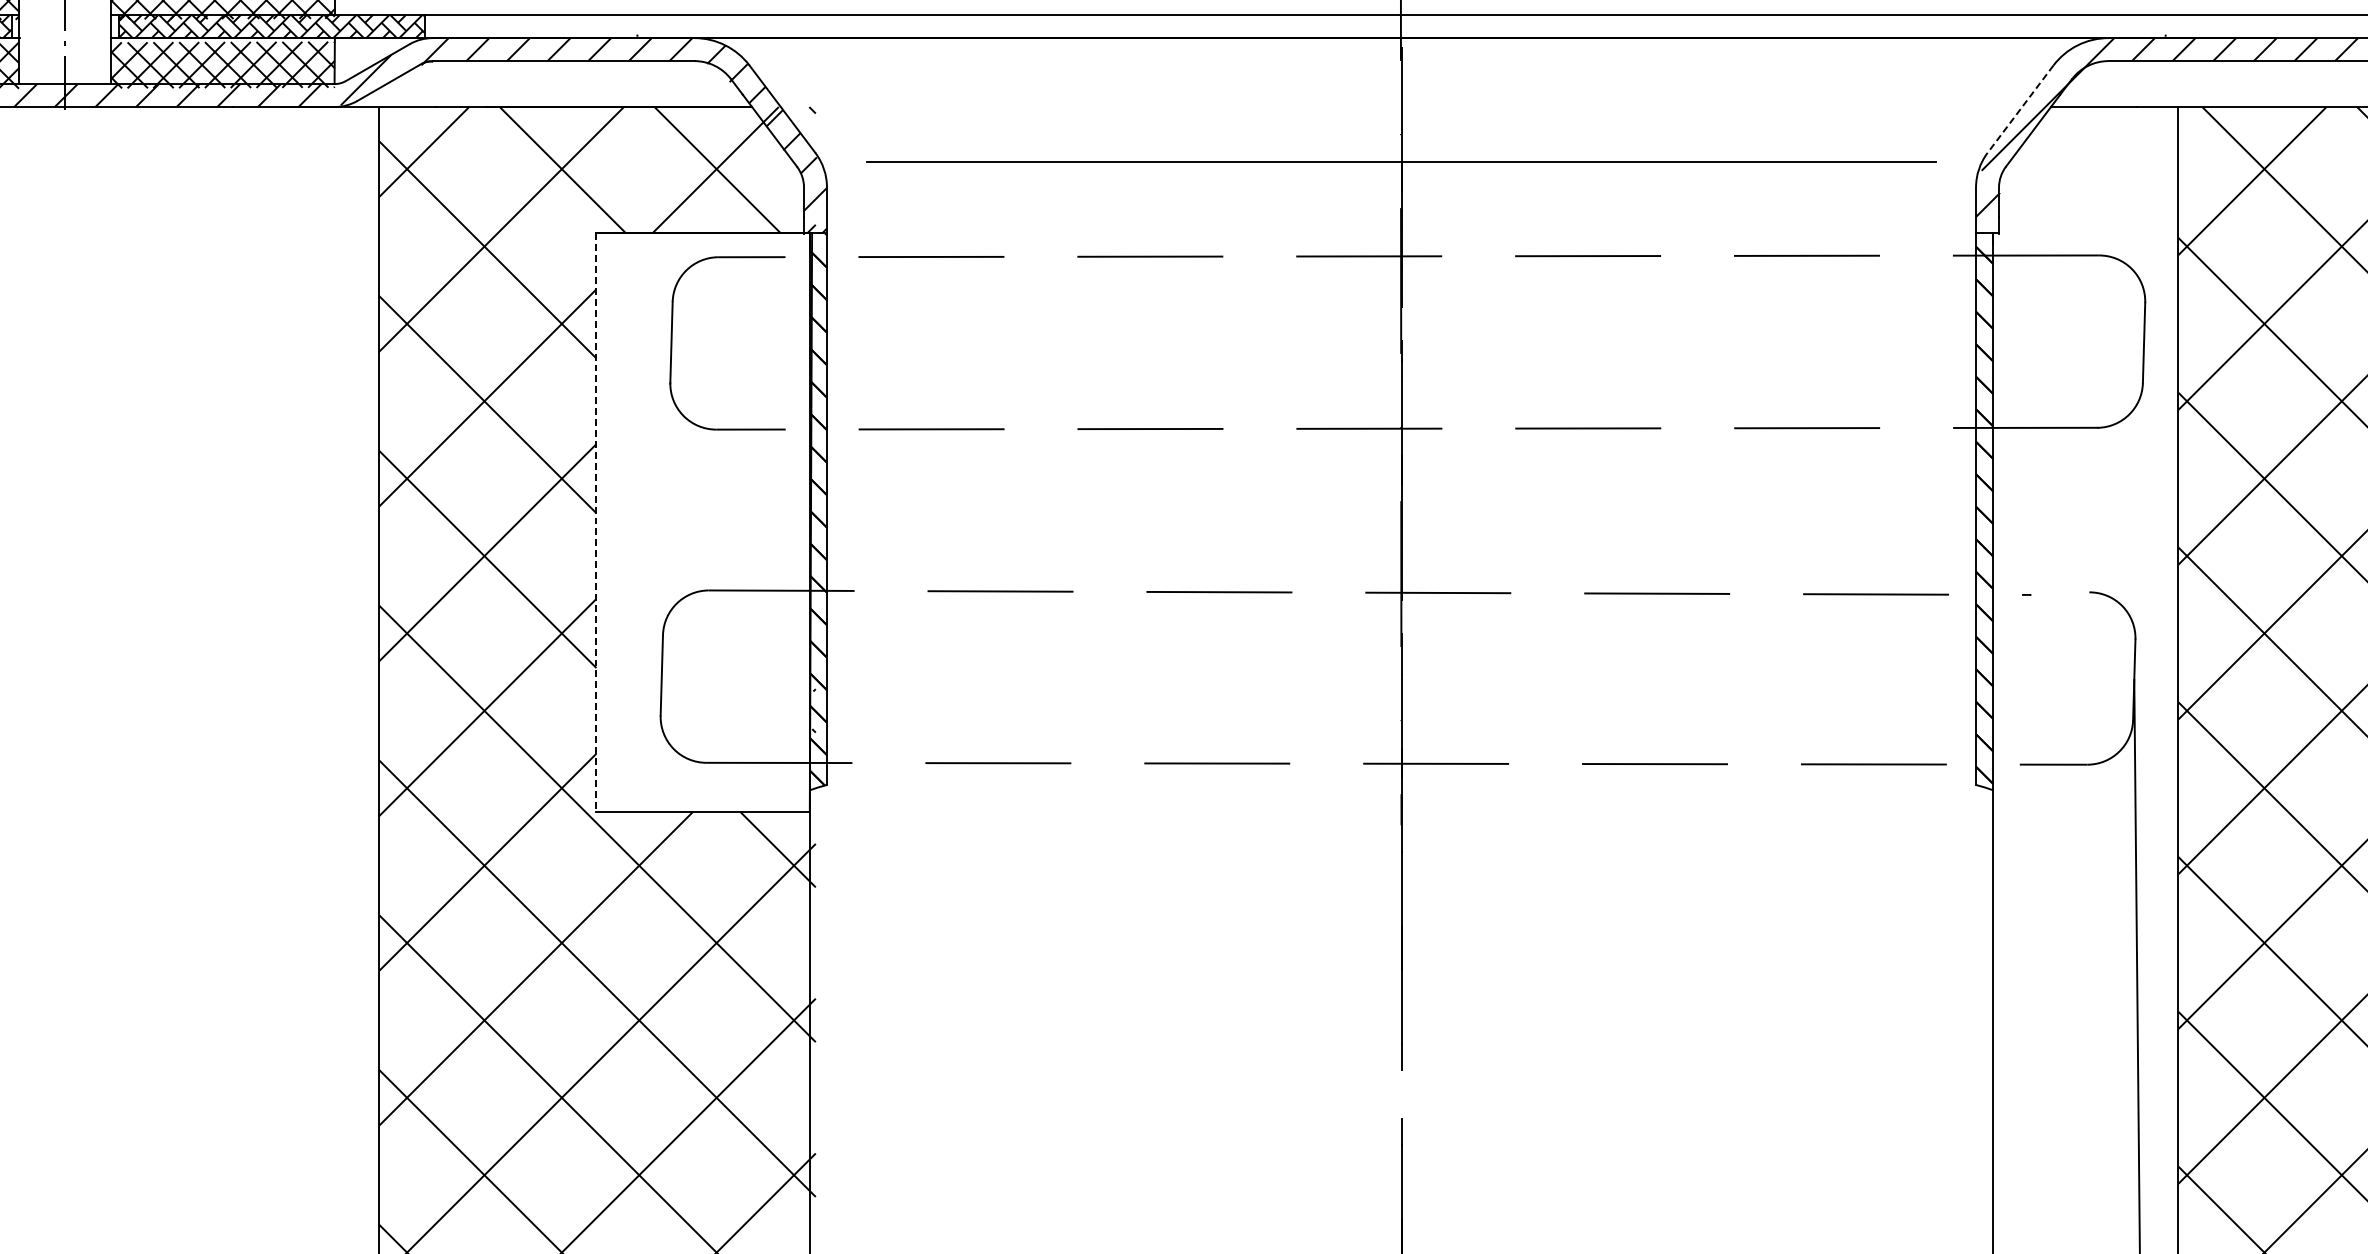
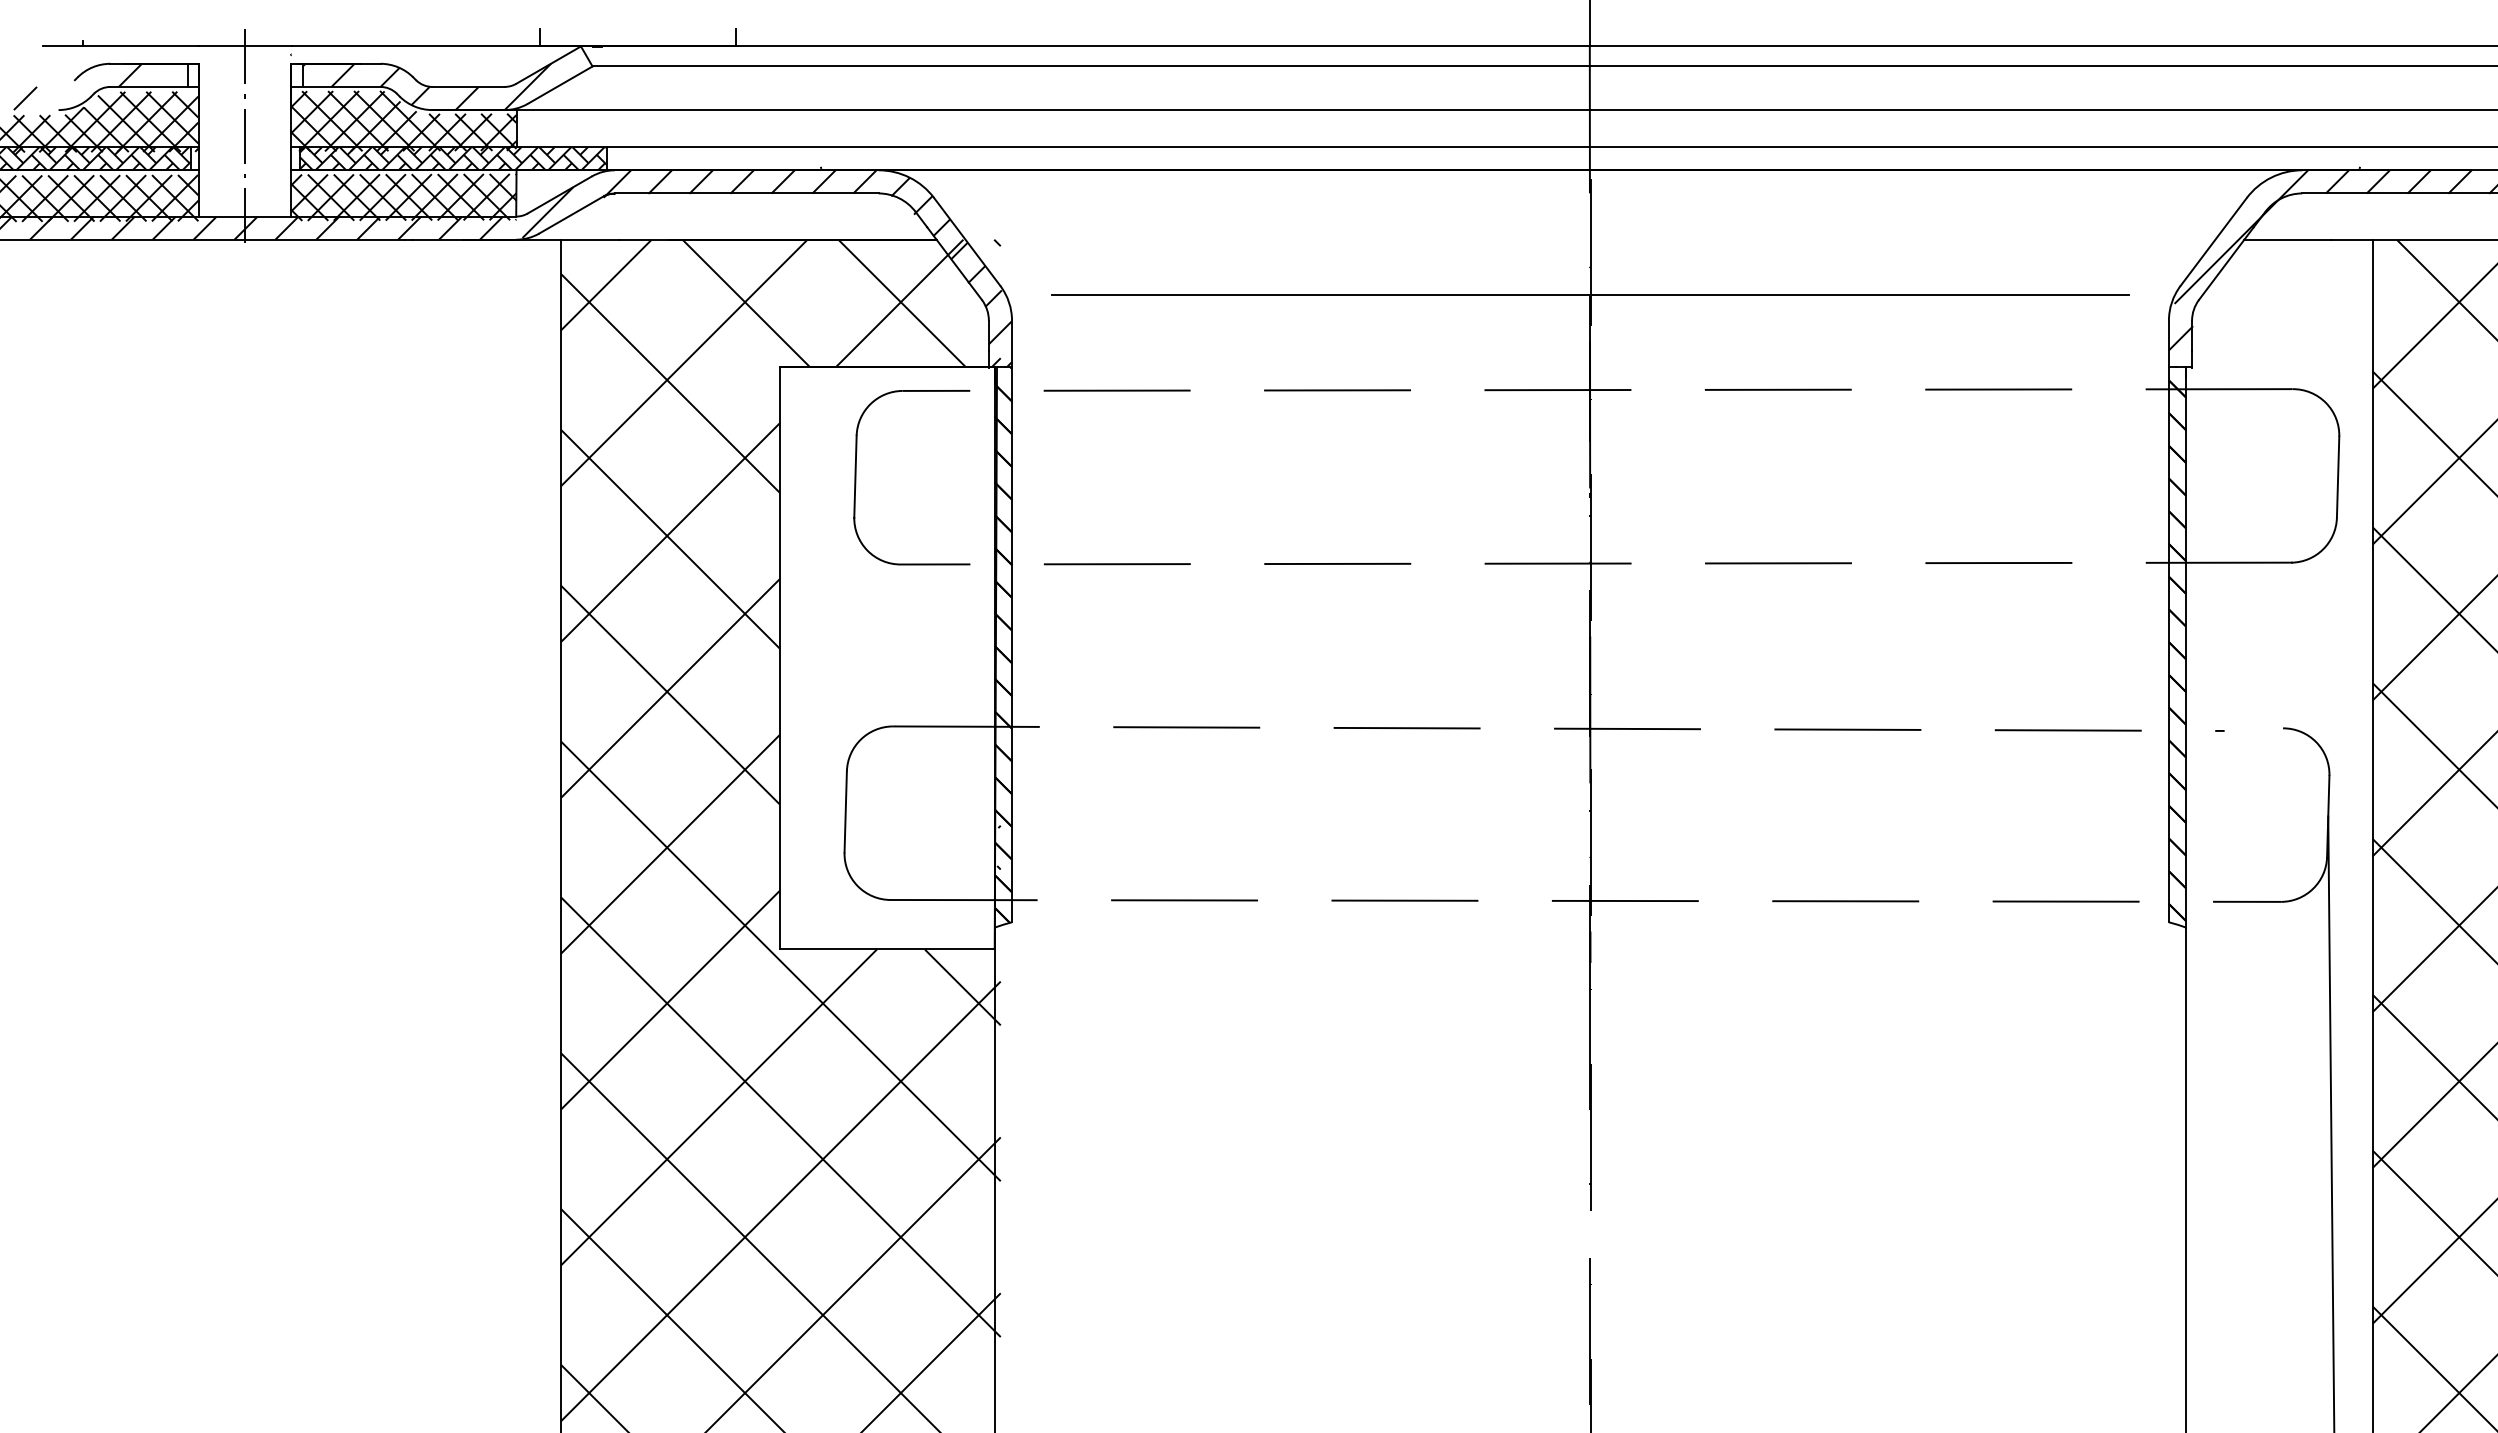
line: (2020, 109) -> (2213, 242), dashed -> solid
line: (596, 522) -> (779, 658), dashed -> solid

